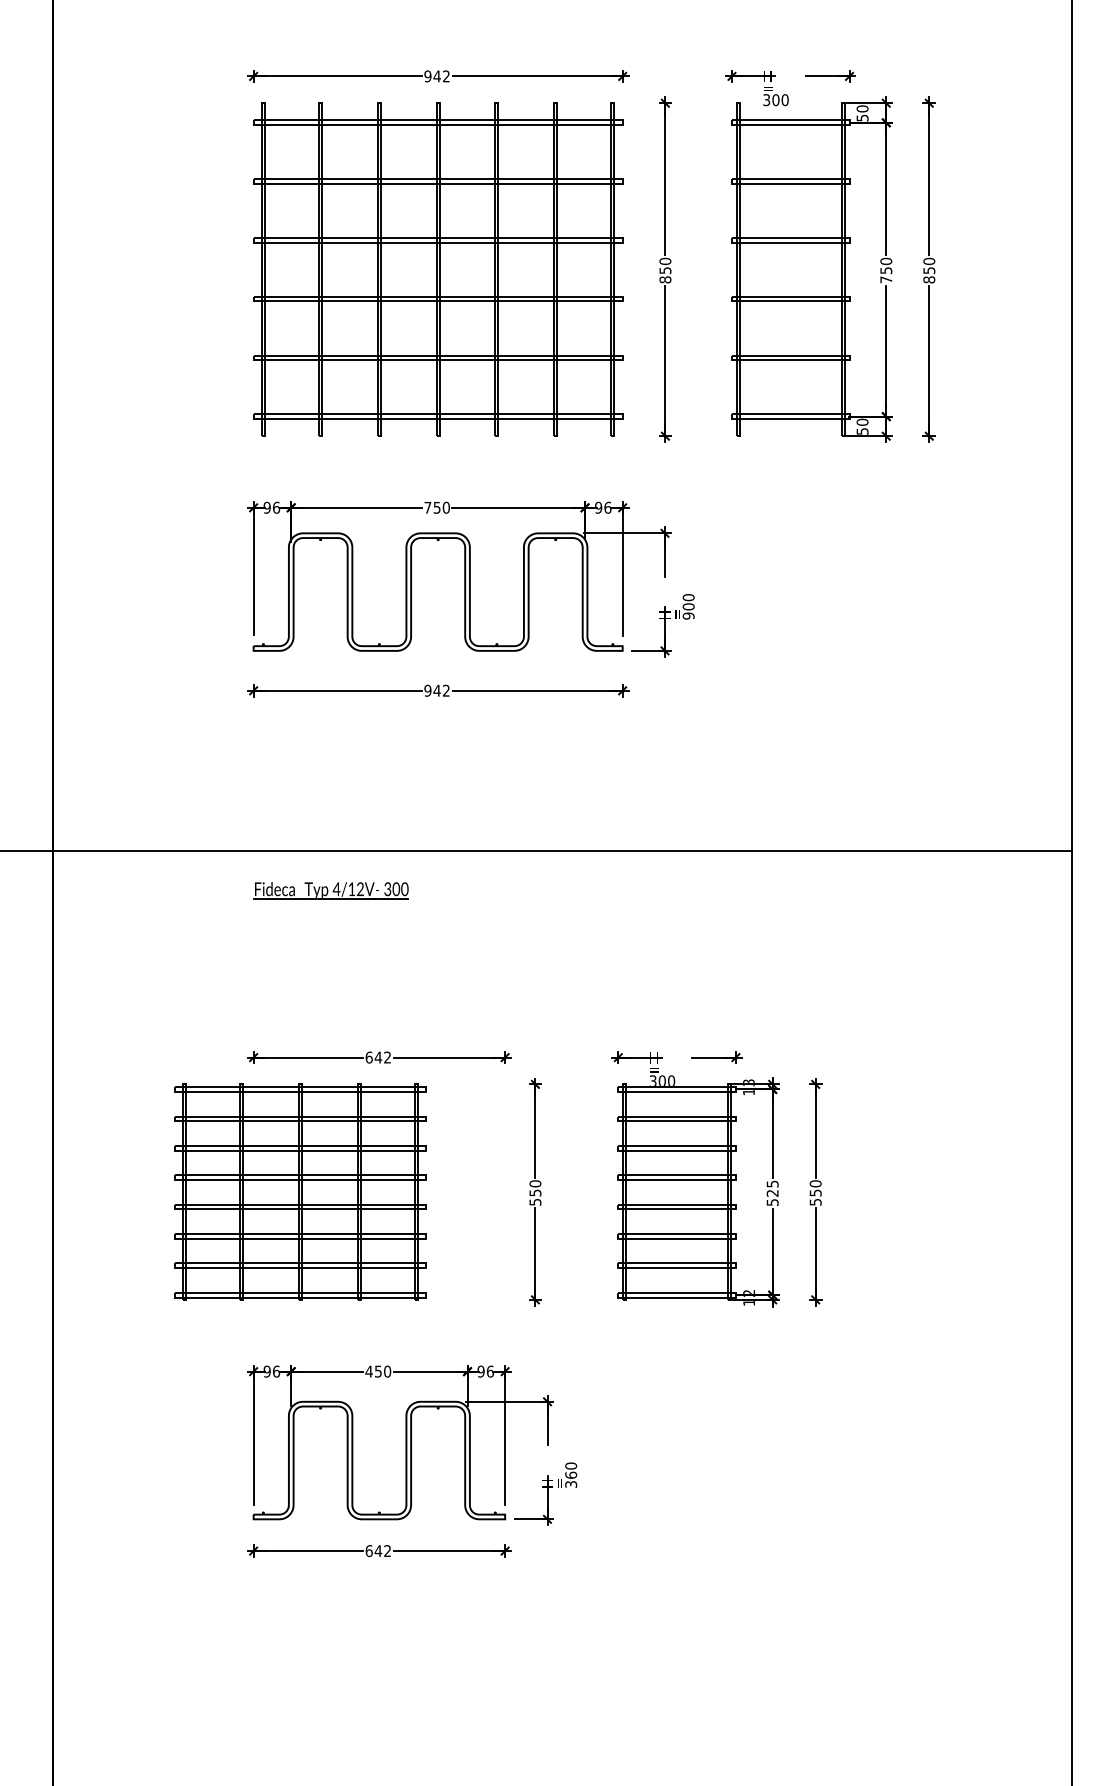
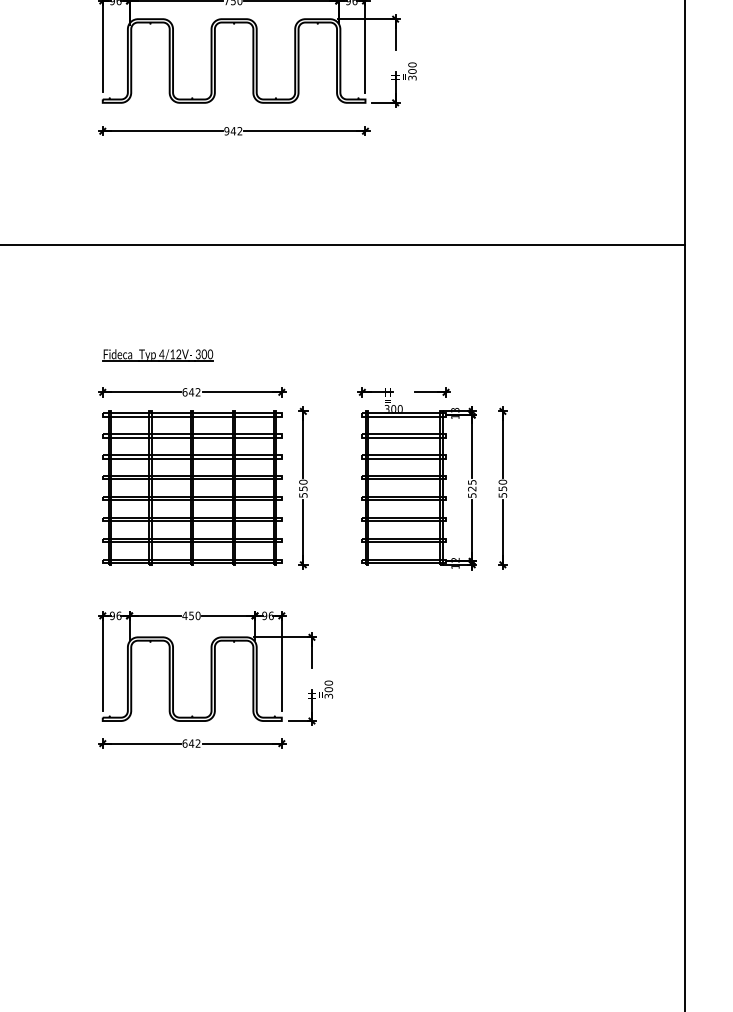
text: (688, 615) -> (412, 77), 900 -> 300
part: (330, 890) -> (157, 355), moved
part: (300, 1191) -> (192, 487), moved
text: (570, 1474) -> (328, 689), 360 -> 300

